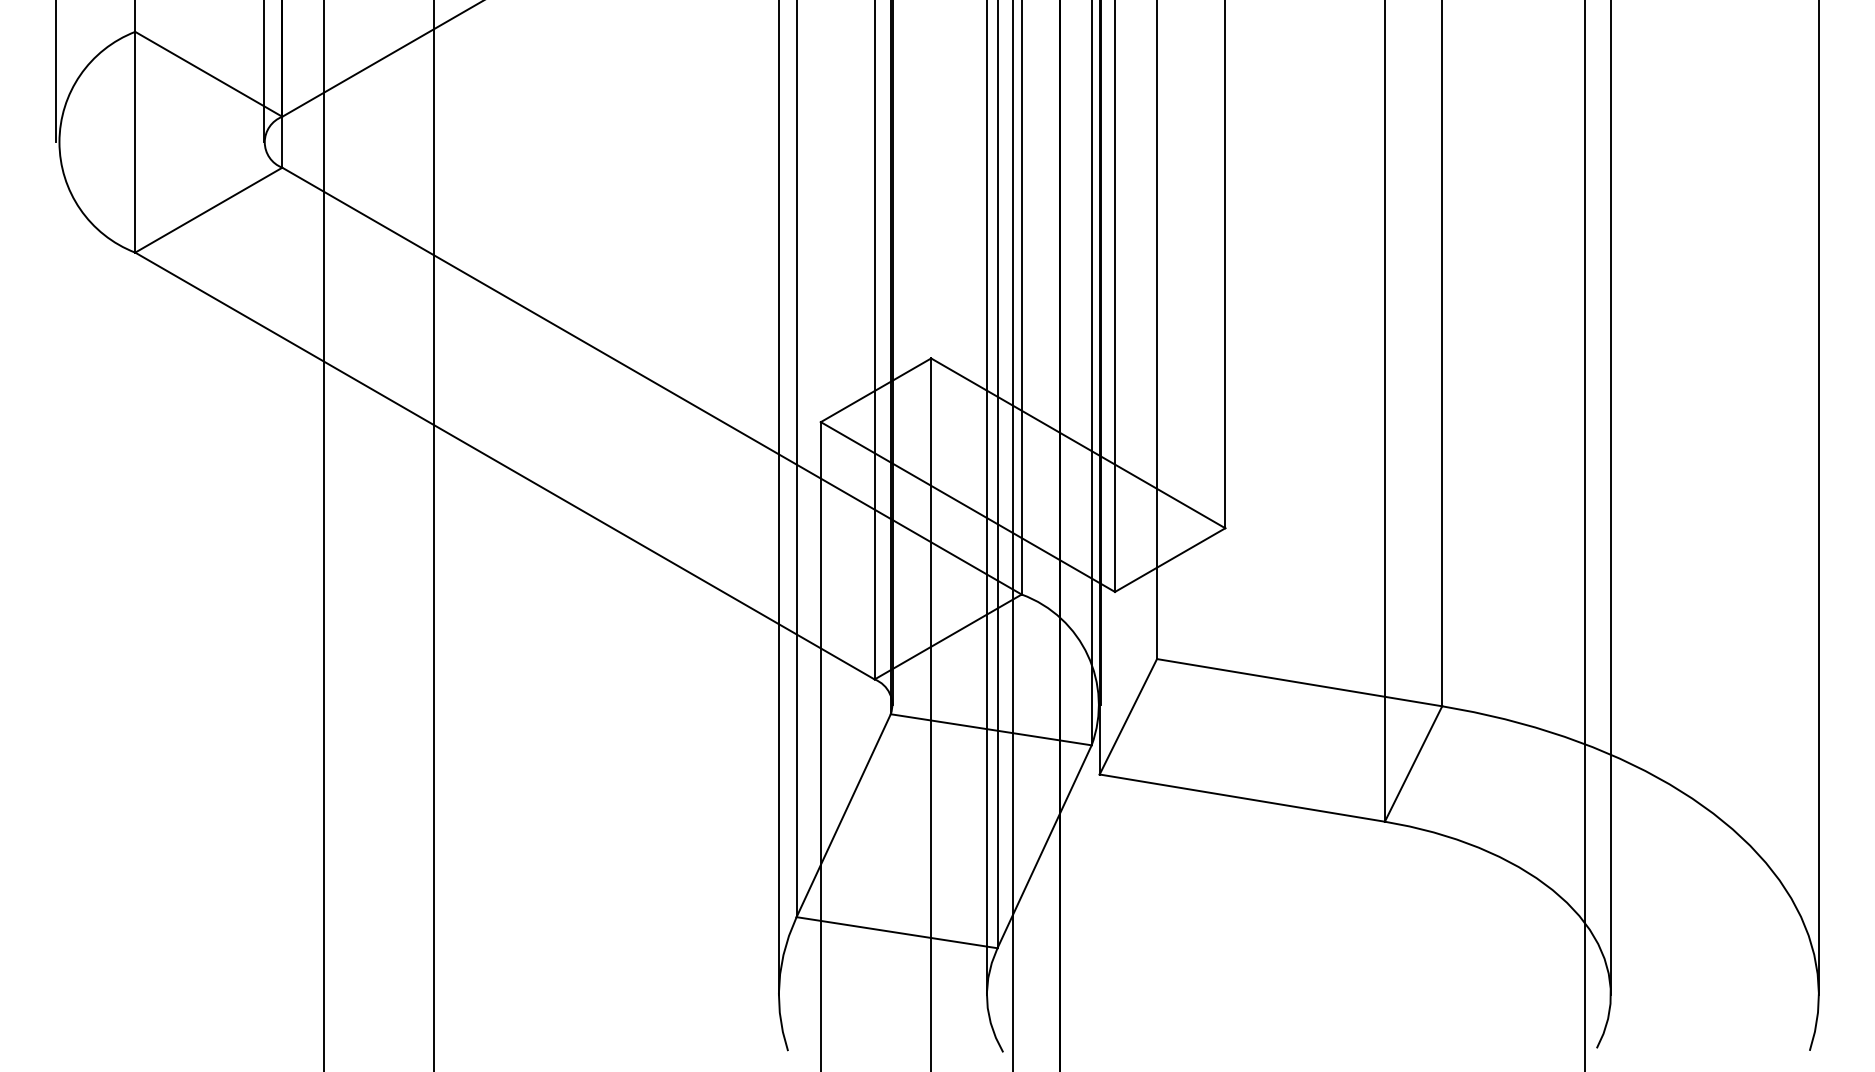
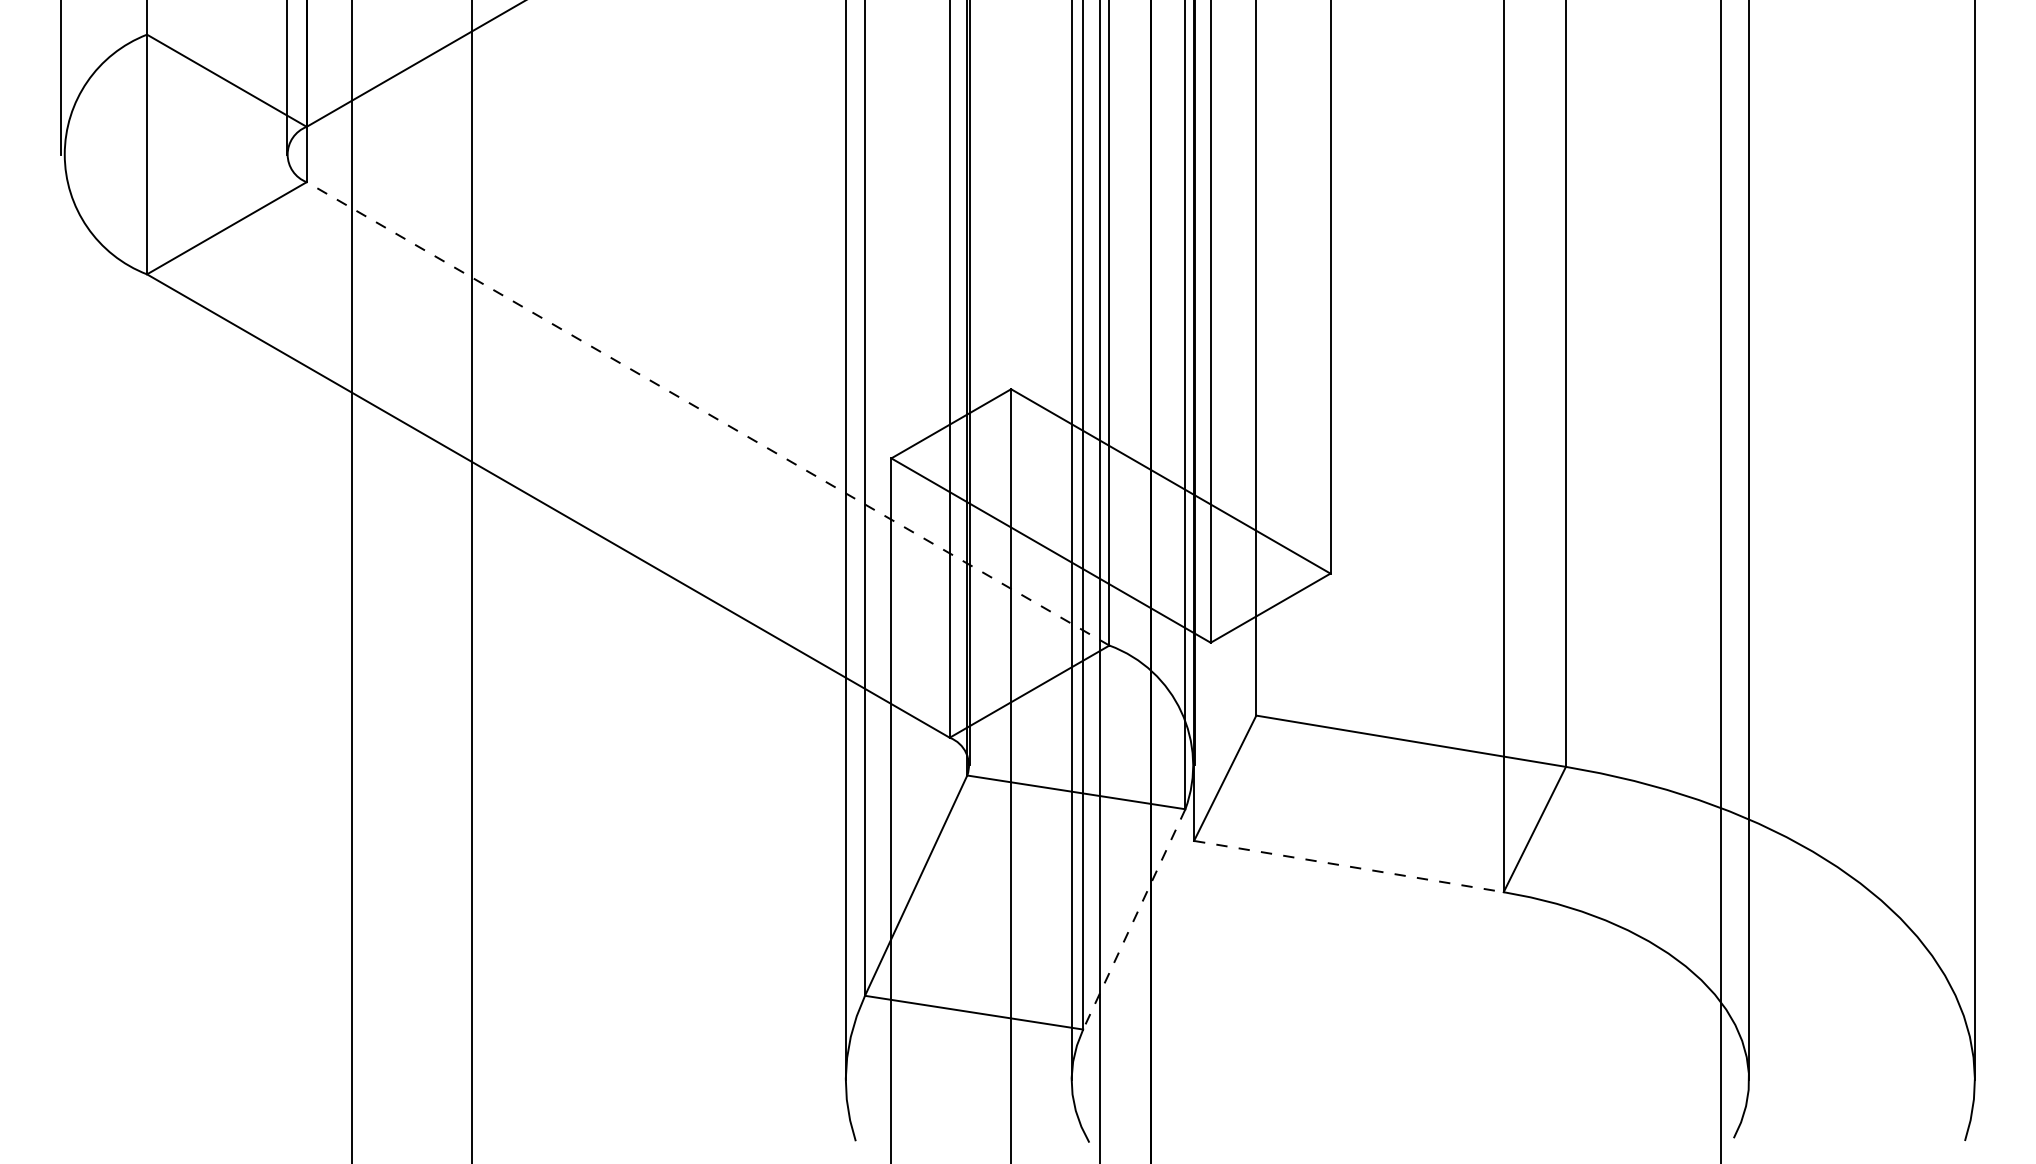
line: (651, 380) -> (707, 413), solid -> dashed
line: (1241, 798) -> (1348, 866), solid -> dashed
line: (1044, 846) -> (1134, 919), solid -> dashed

